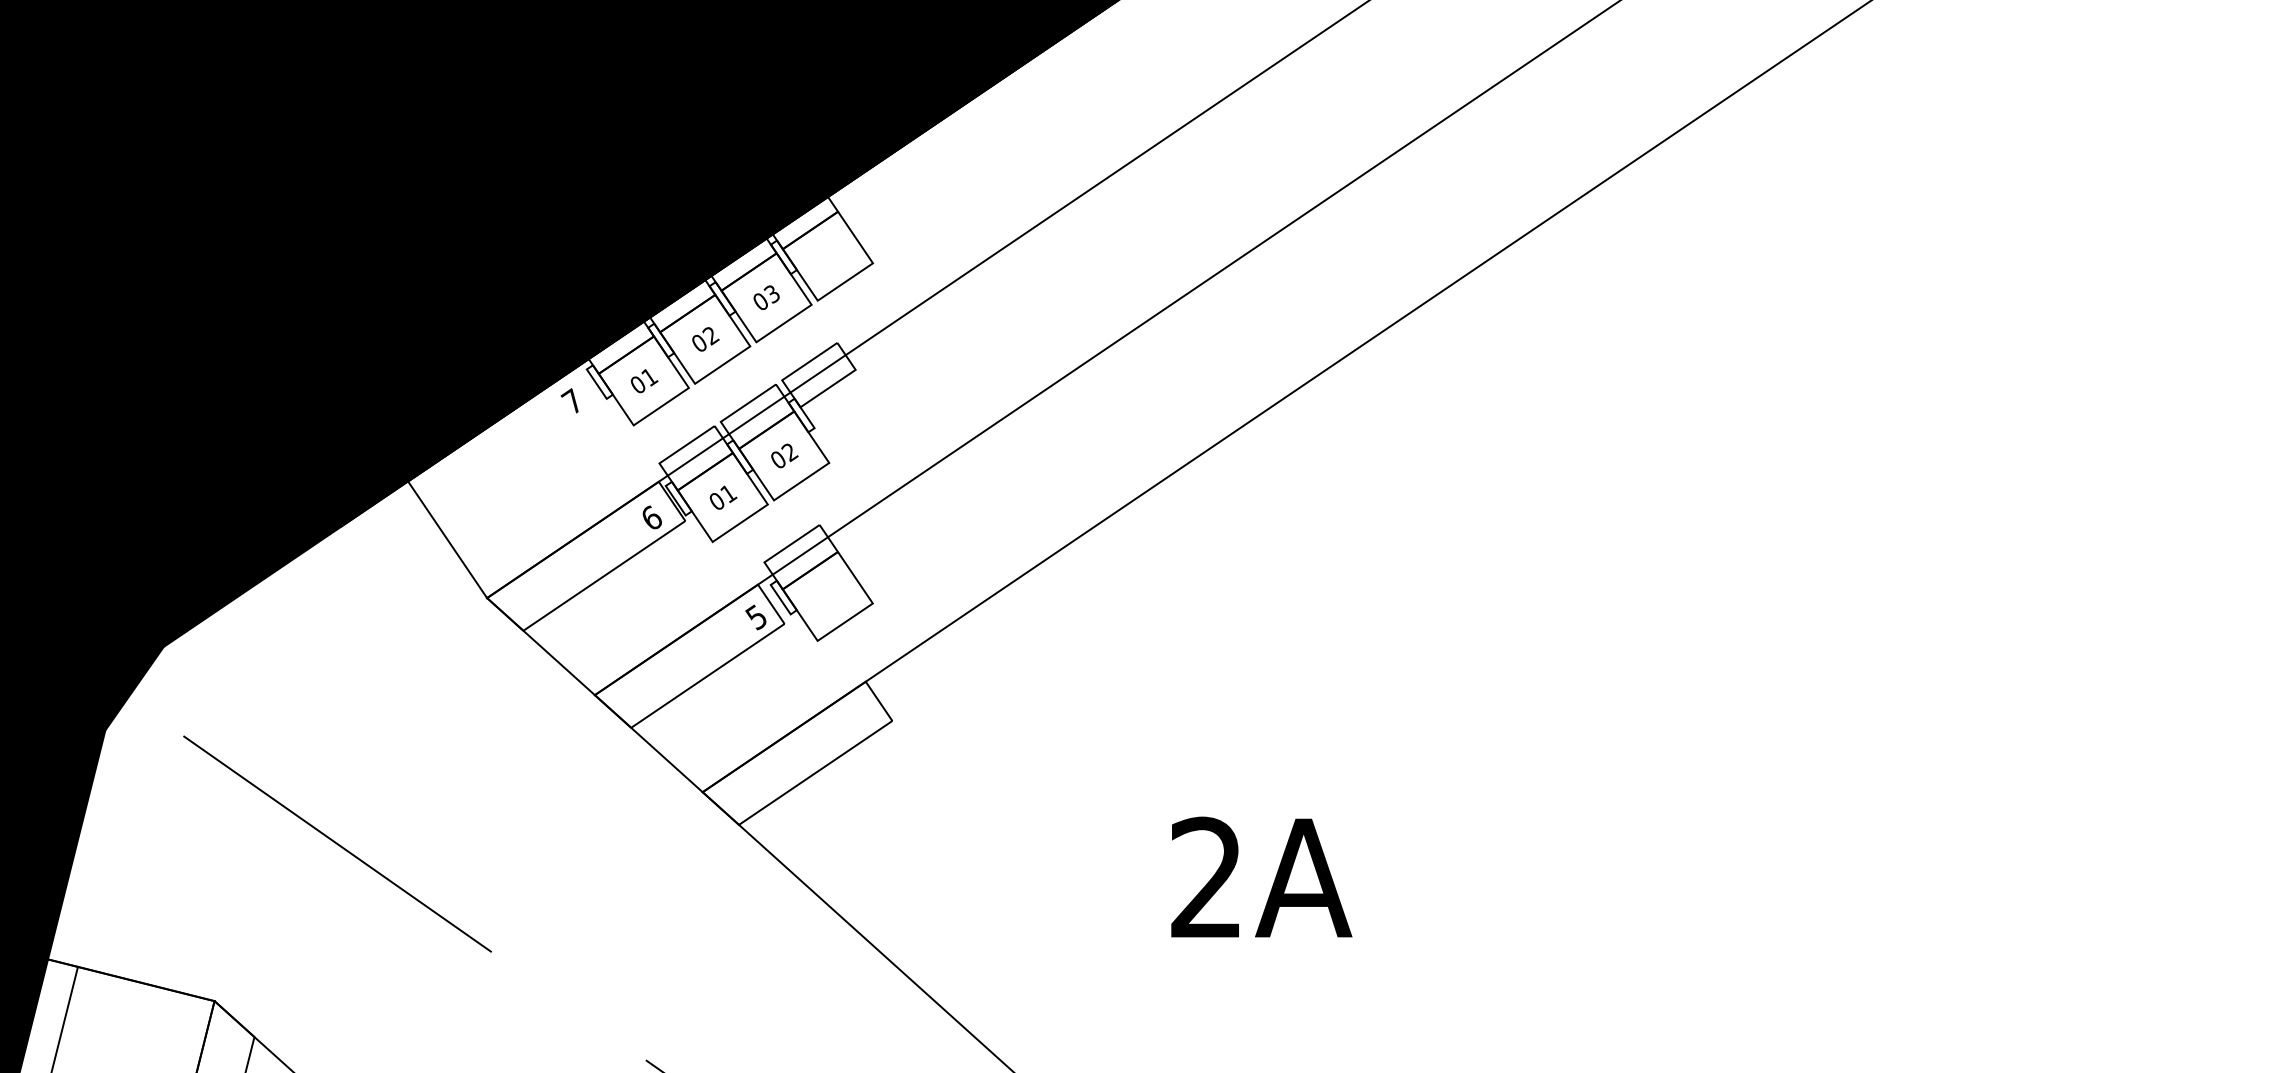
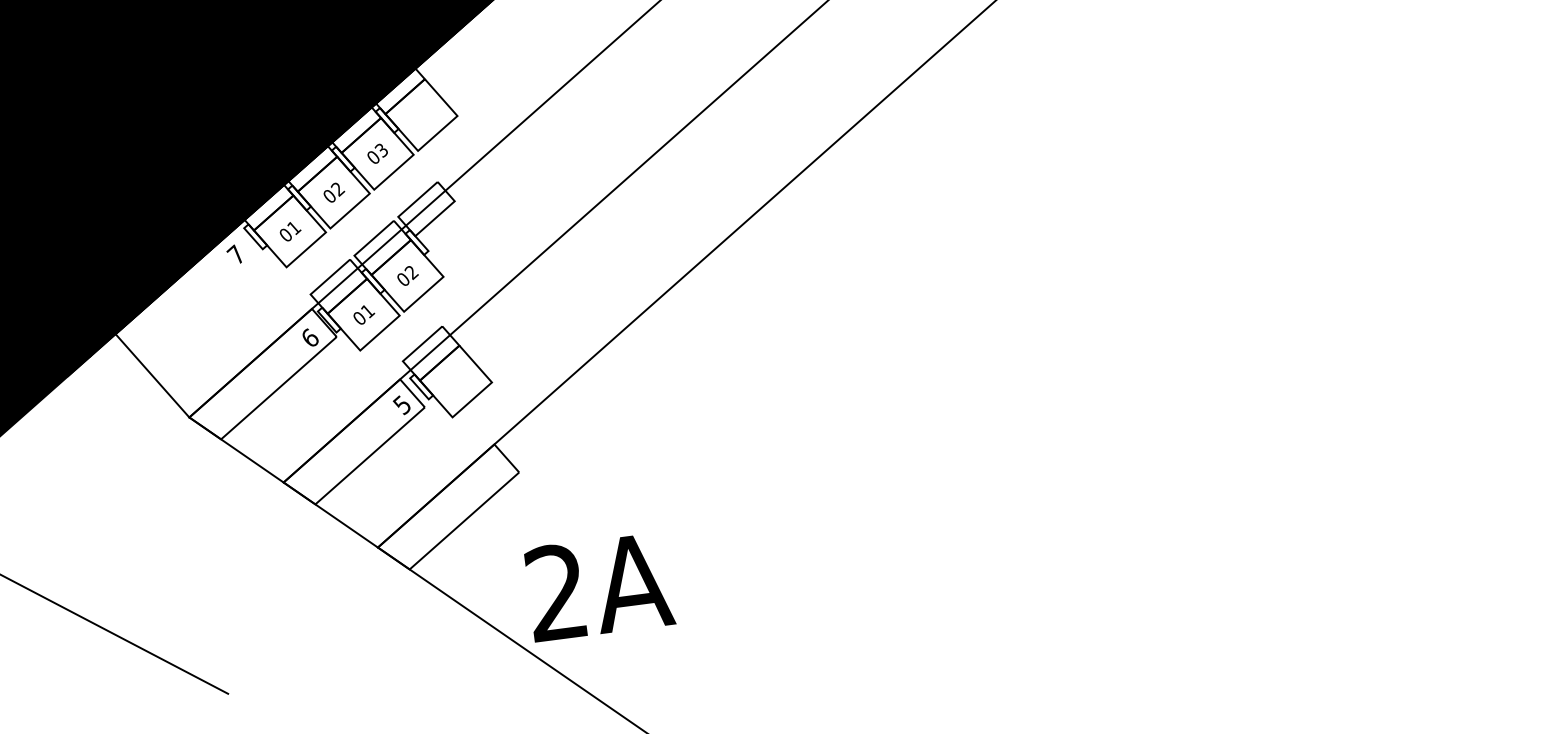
text: (1261, 876) -> (599, 585), moved

